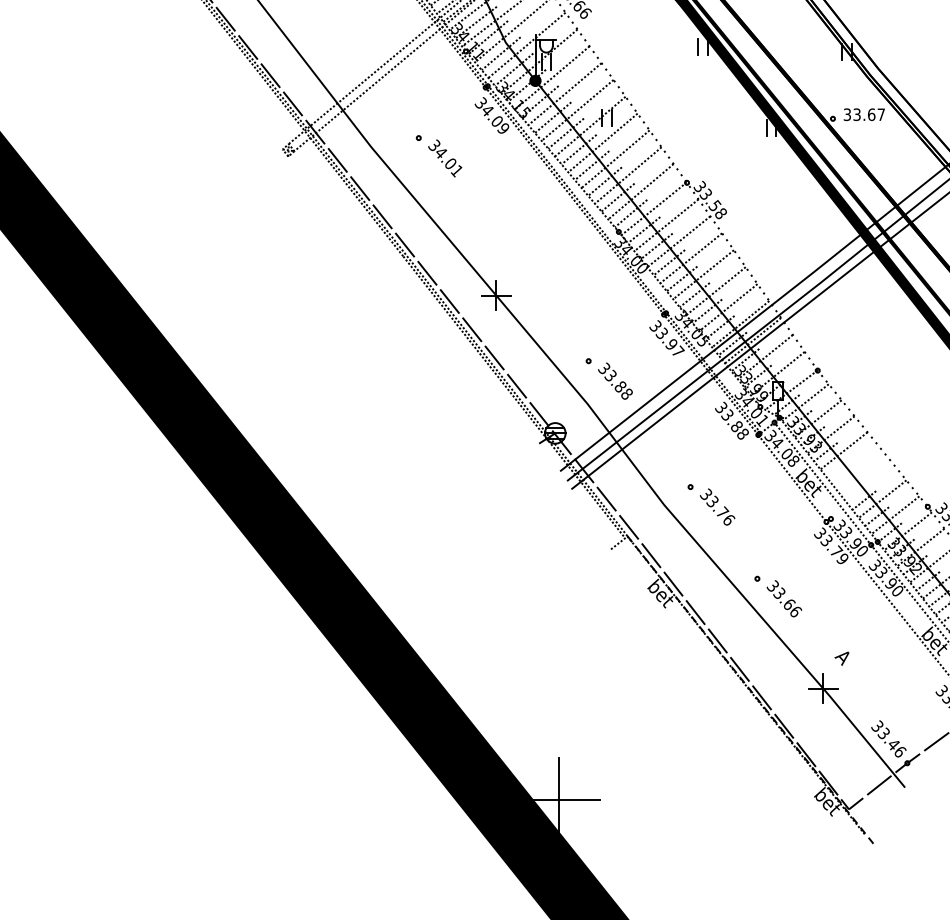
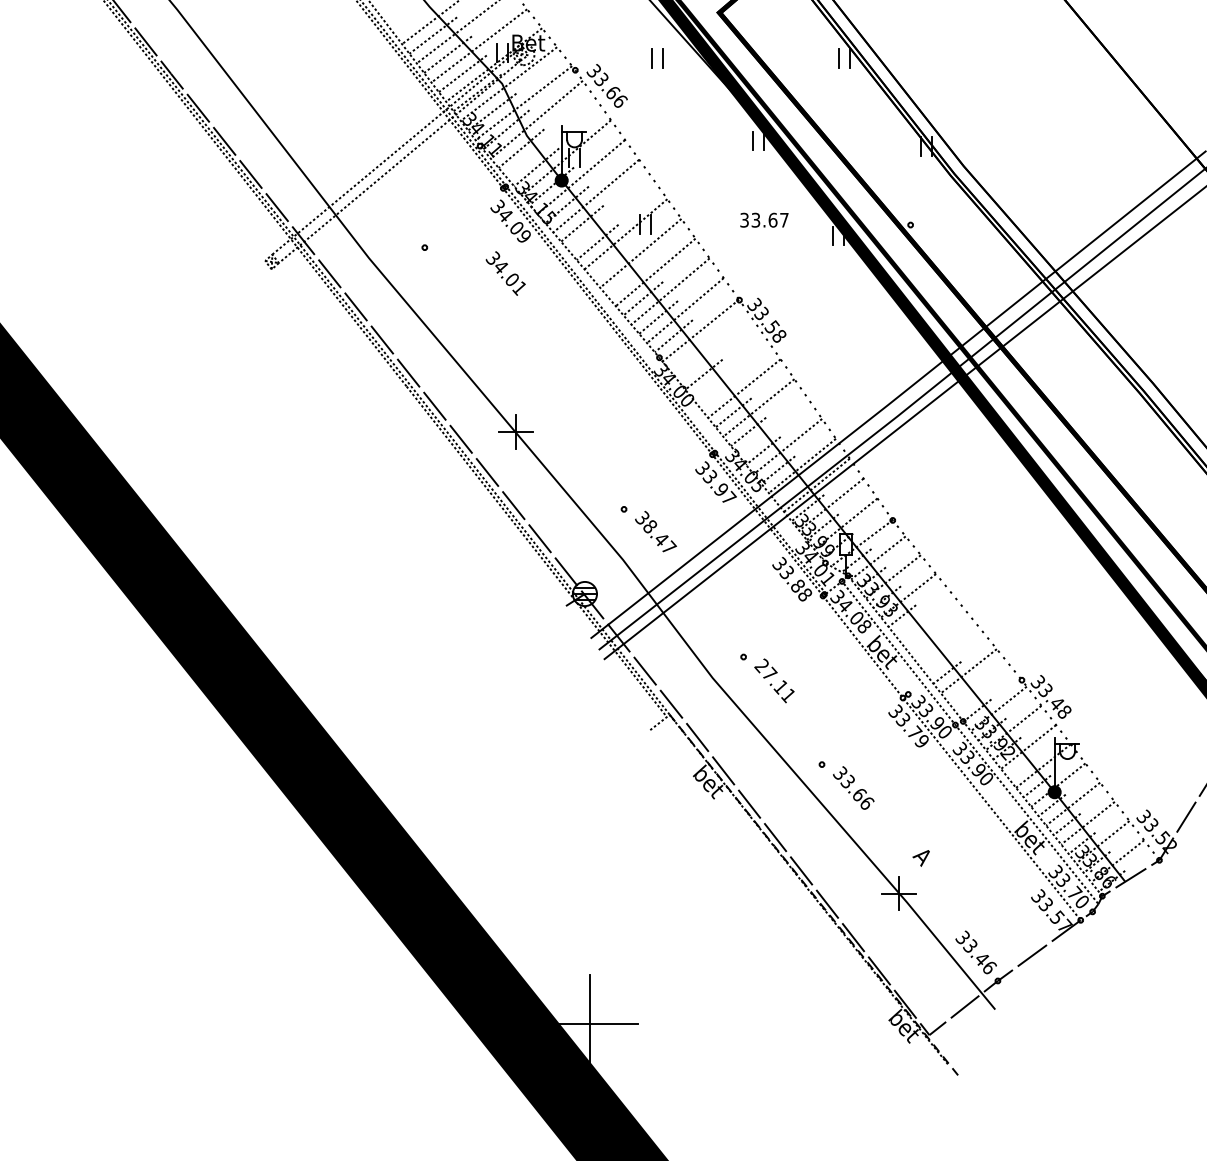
line: (526, 45) -> (551, 138), removed
line: (577, 109) -> (610, 214), removed
text: (864, 114) -> (764, 219), moved
line: (578, 149) -> (612, 260), removed
text: (444, 158) -> (505, 273), moved
line: (591, 165) -> (627, 279), removed
line: (666, 224) -> (715, 349), removed
line: (644, 230) -> (689, 355), removed
line: (678, 241) -> (729, 369), removed
line: (669, 262) -> (718, 393), removed
line: (716, 291) -> (773, 427), removed
line: (732, 343) -> (792, 488), removed
text: (618, 384) -> (659, 536), 33.88 -> 38.47
line: (843, 450) -> (923, 614), removed
text: (717, 507) -> (775, 680), 33.76 -> 27.11
line: (895, 514) -> (983, 689), removed
line: (877, 516) -> (962, 691), removed
line: (928, 581) -> (1022, 767), removed

